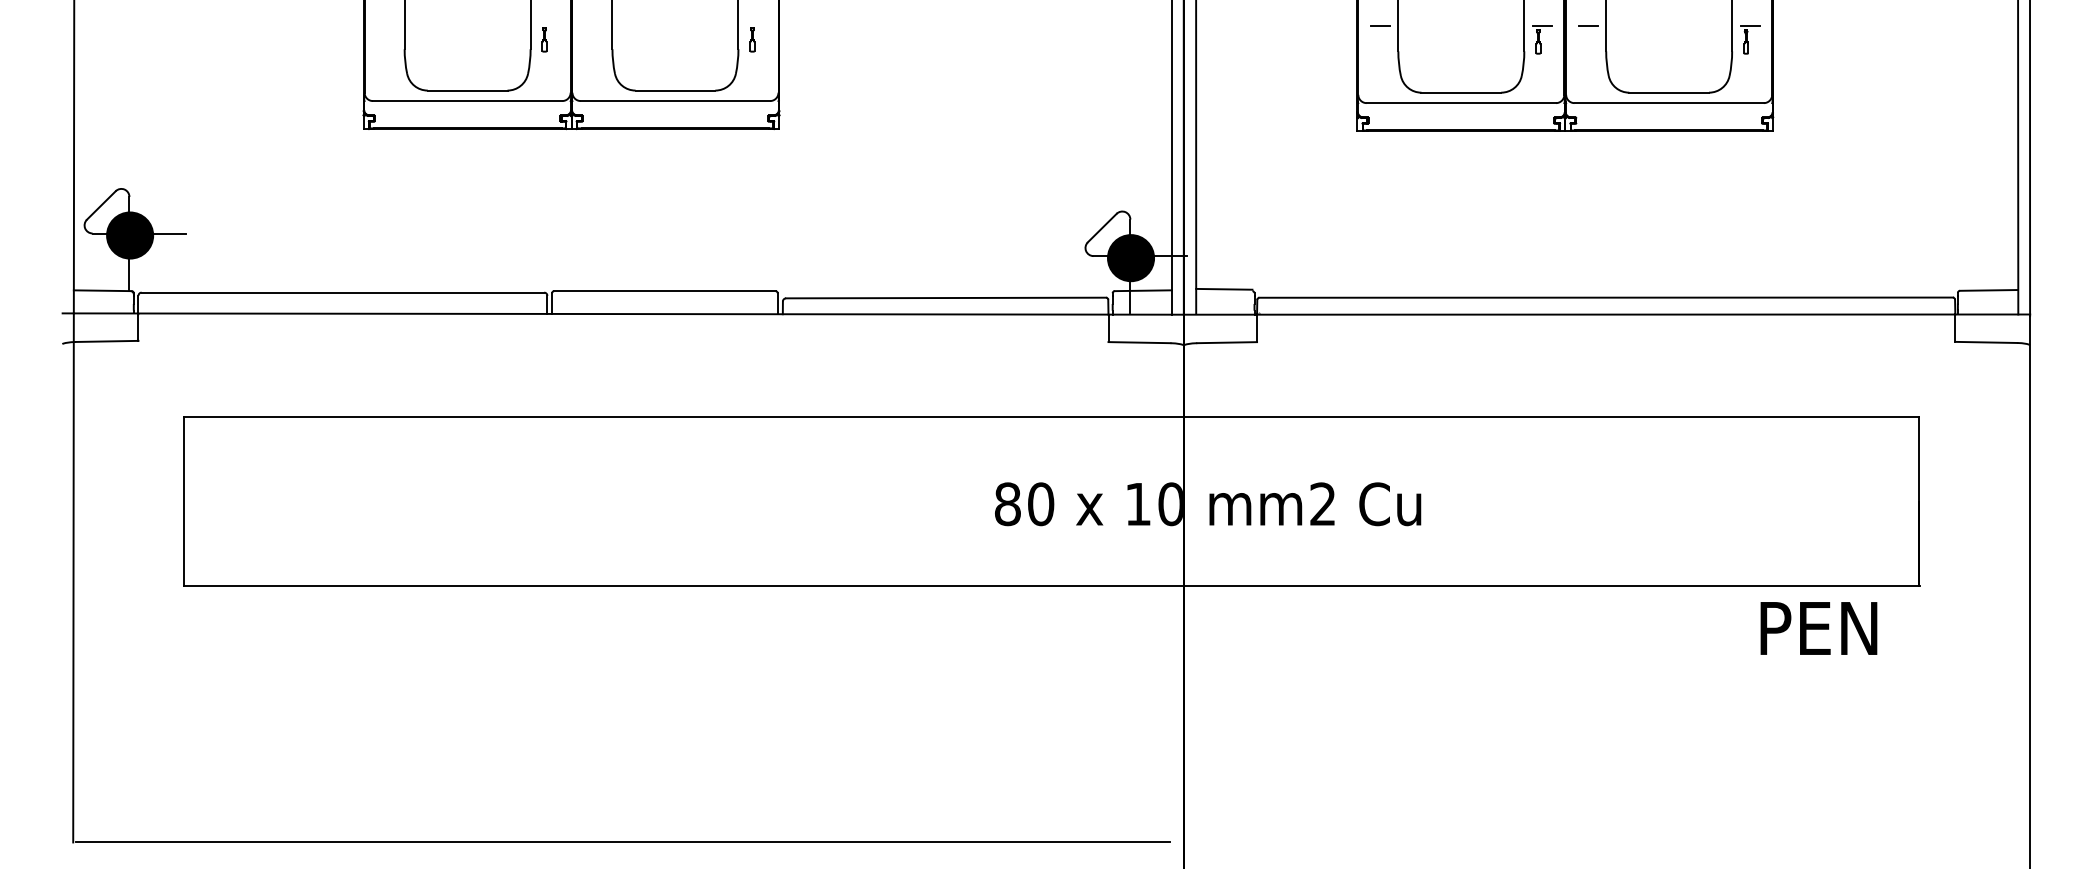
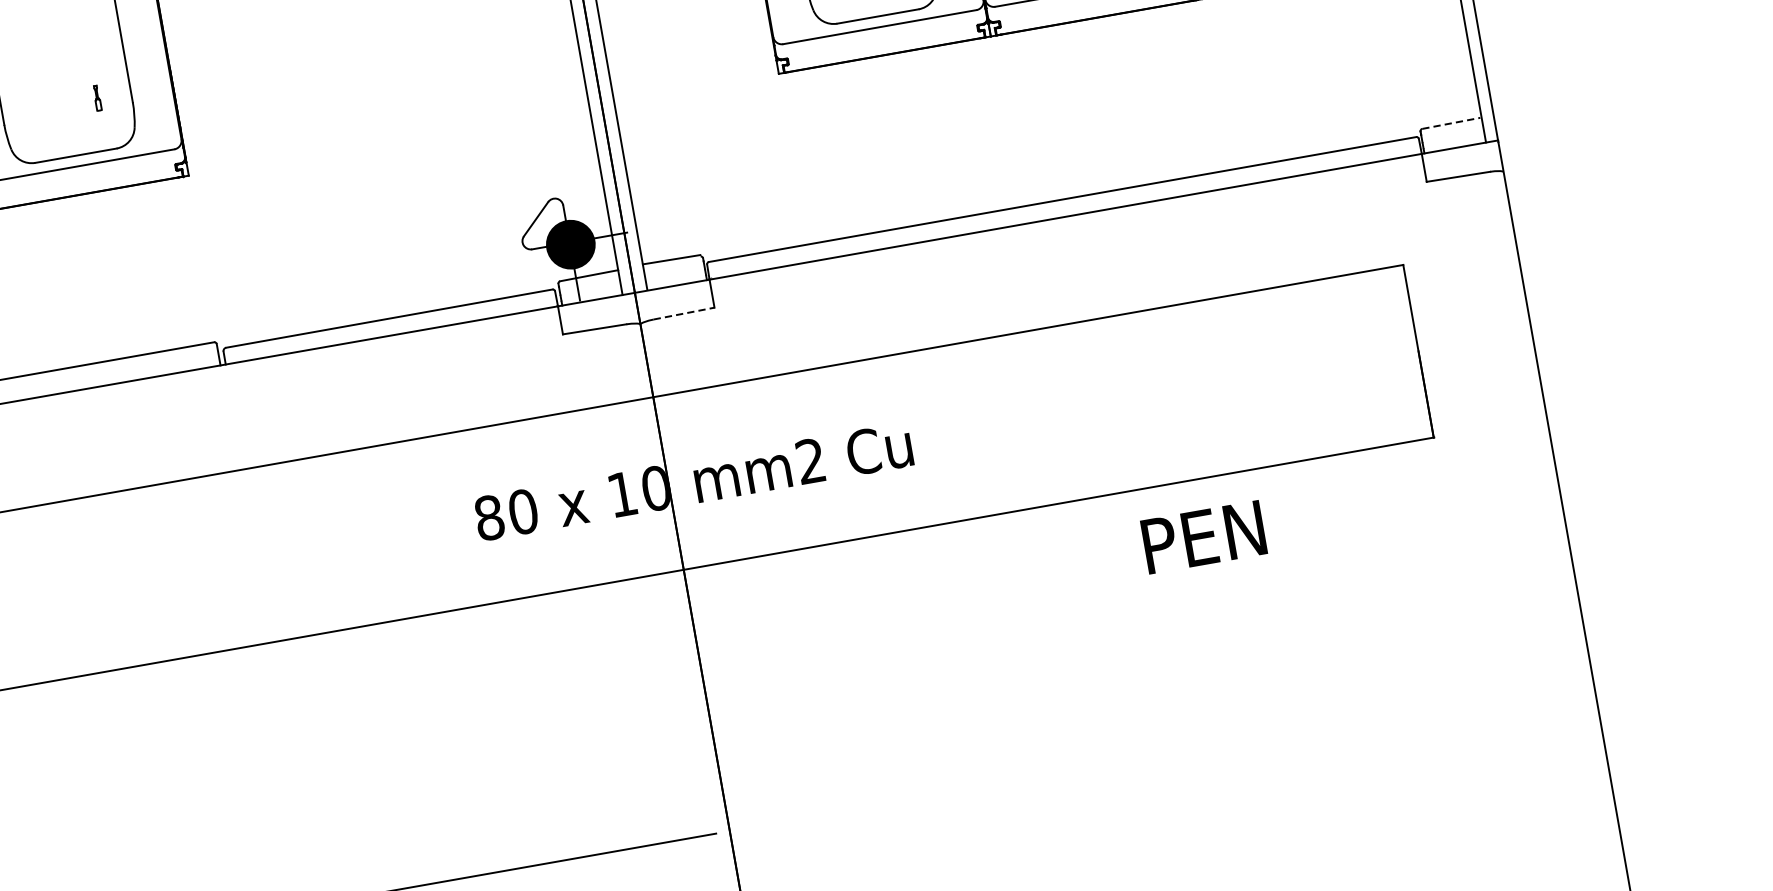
part: (752, 39) -> (97, 98), moved
line: (1988, 290) -> (1451, 123), solid -> dashed
line: (1227, 342) -> (684, 313), solid -> dashed
text: (1818, 628) -> (1203, 537), moved

